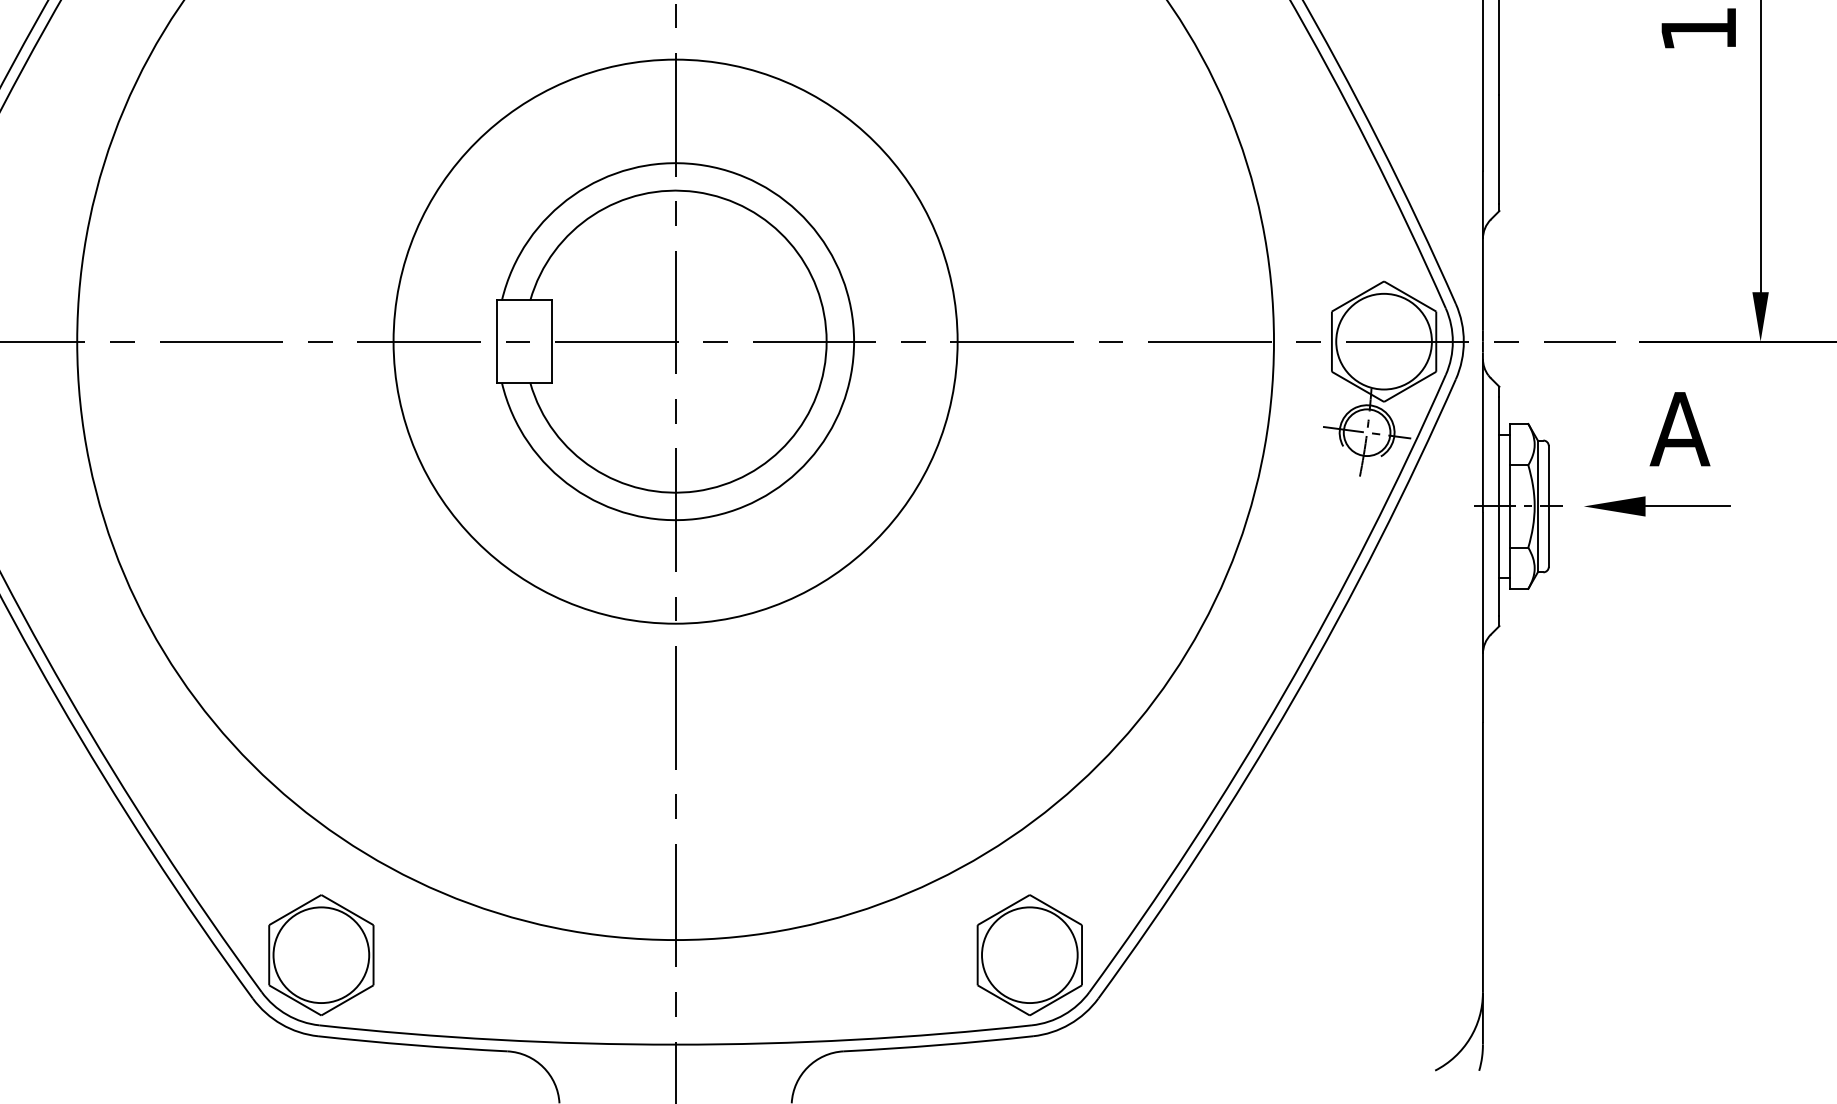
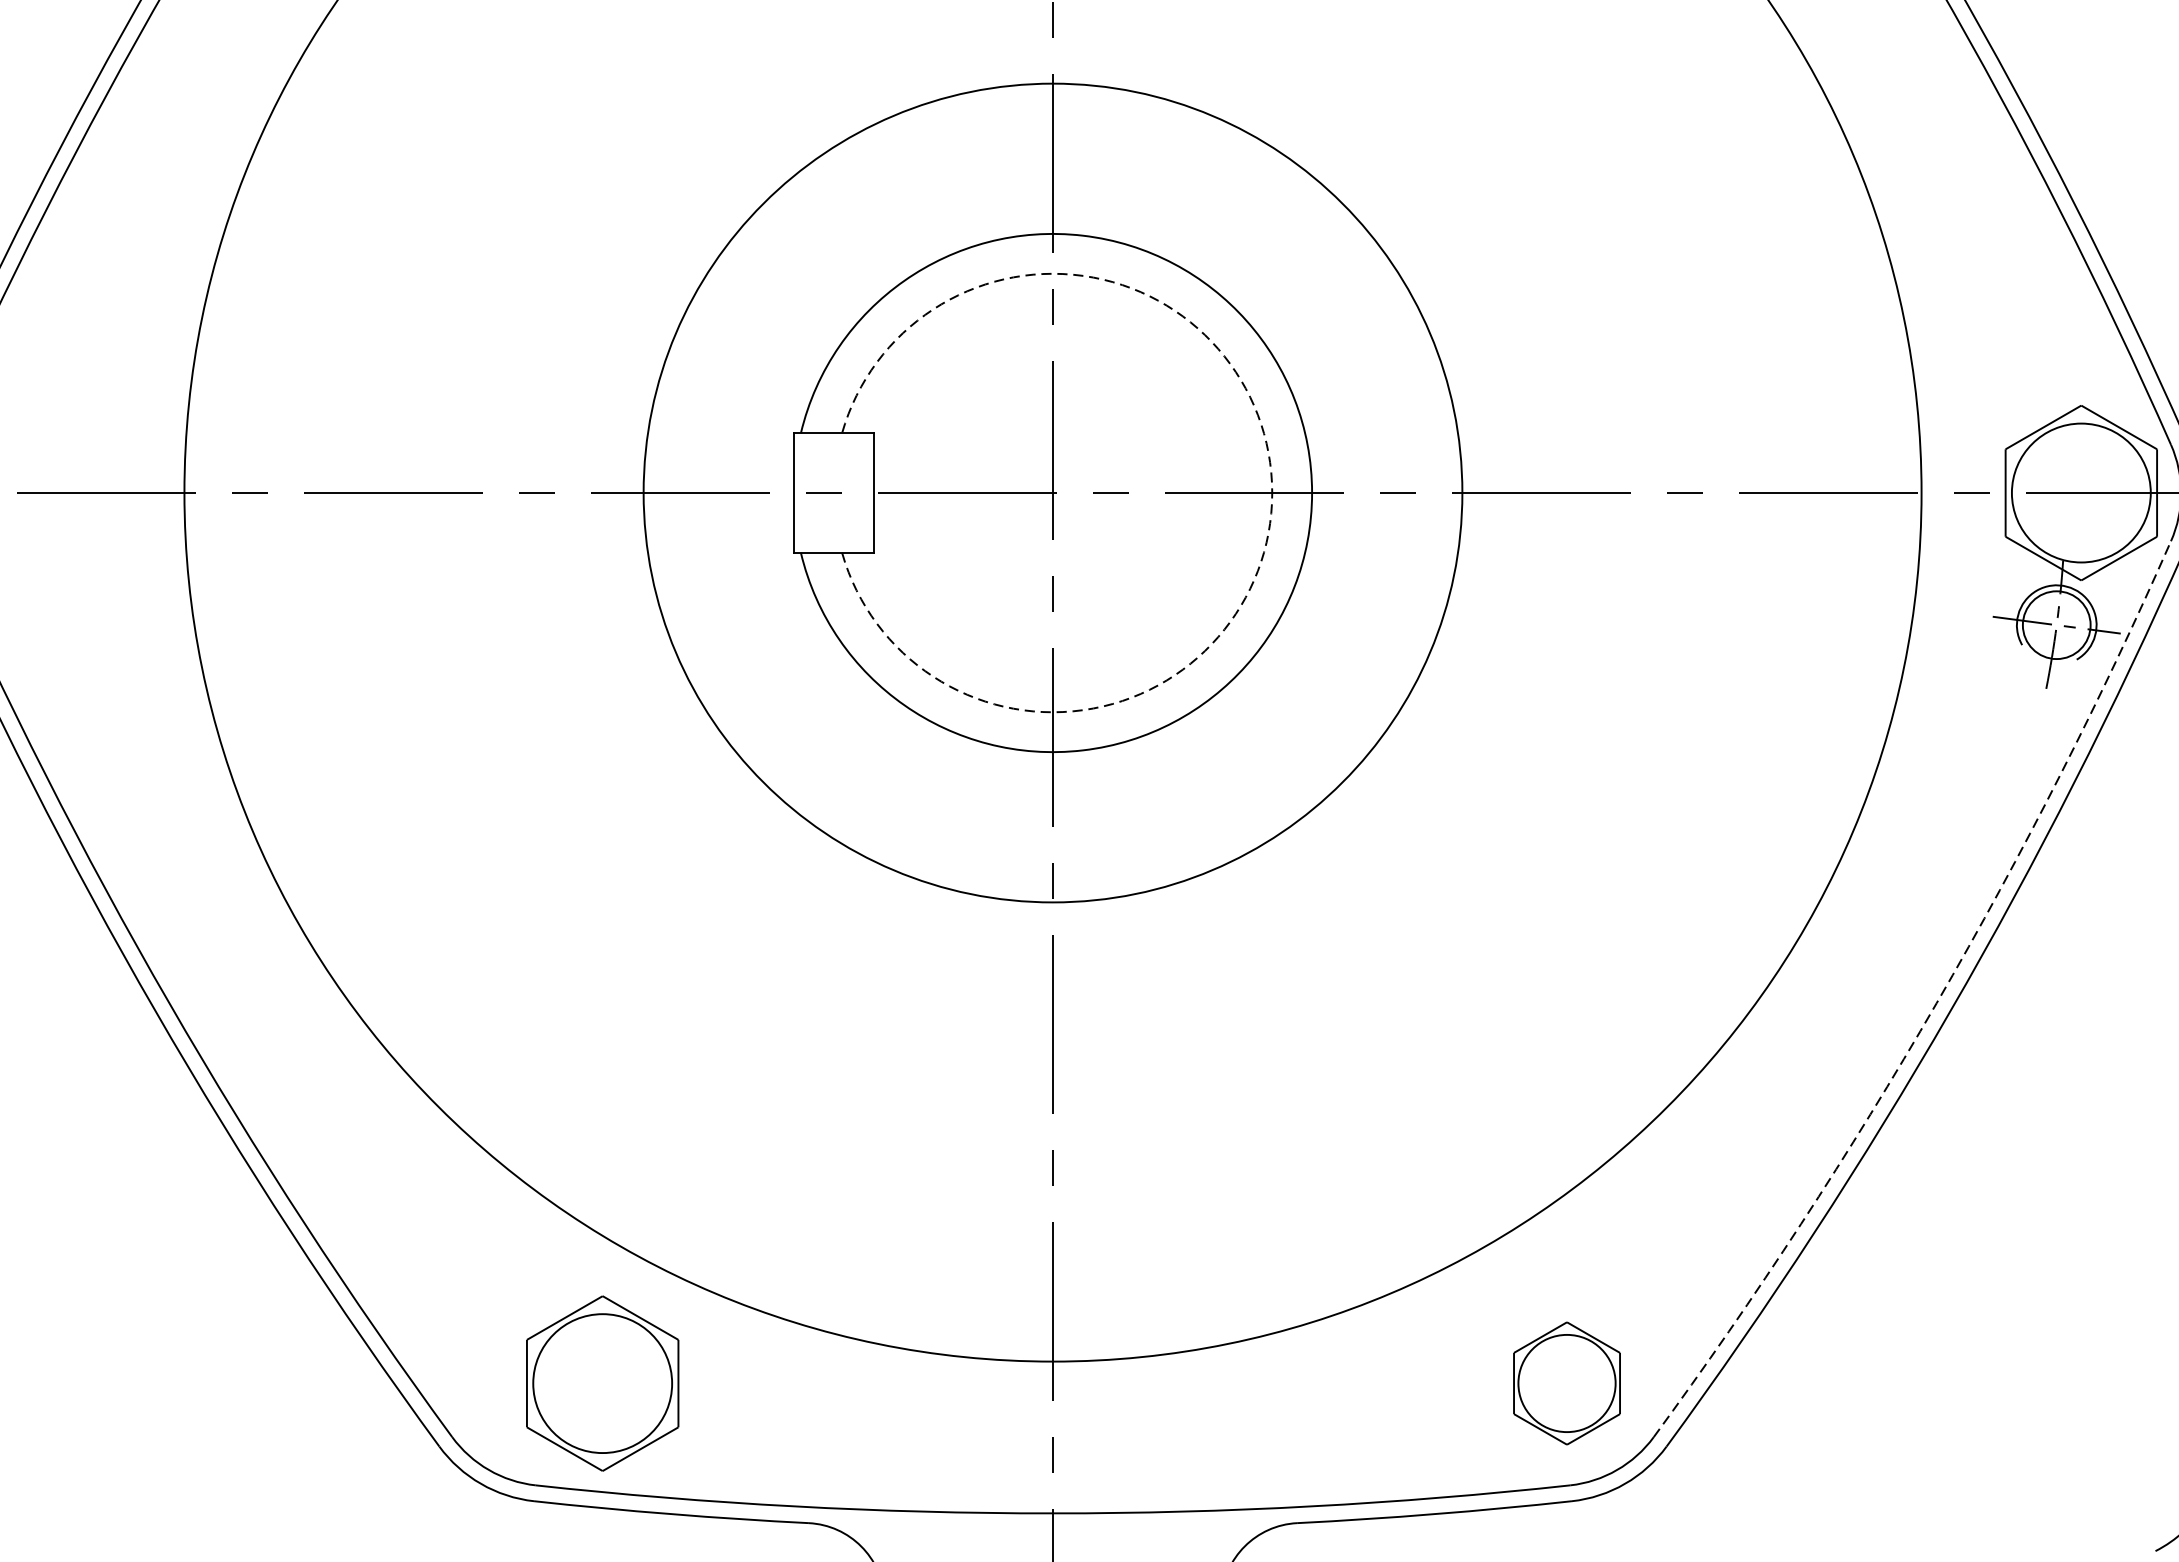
arc: (826, 341) -> (1272, 492), solid -> dashed
arc: (1284, 693) -> (1936, 1003), solid -> dashed
part: (321, 954) -> (602, 1382), moved
part: (1029, 954) -> (1566, 1382), size x0.7

